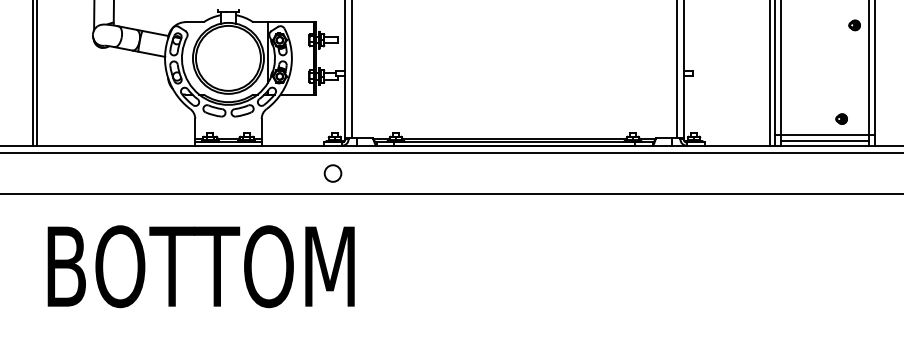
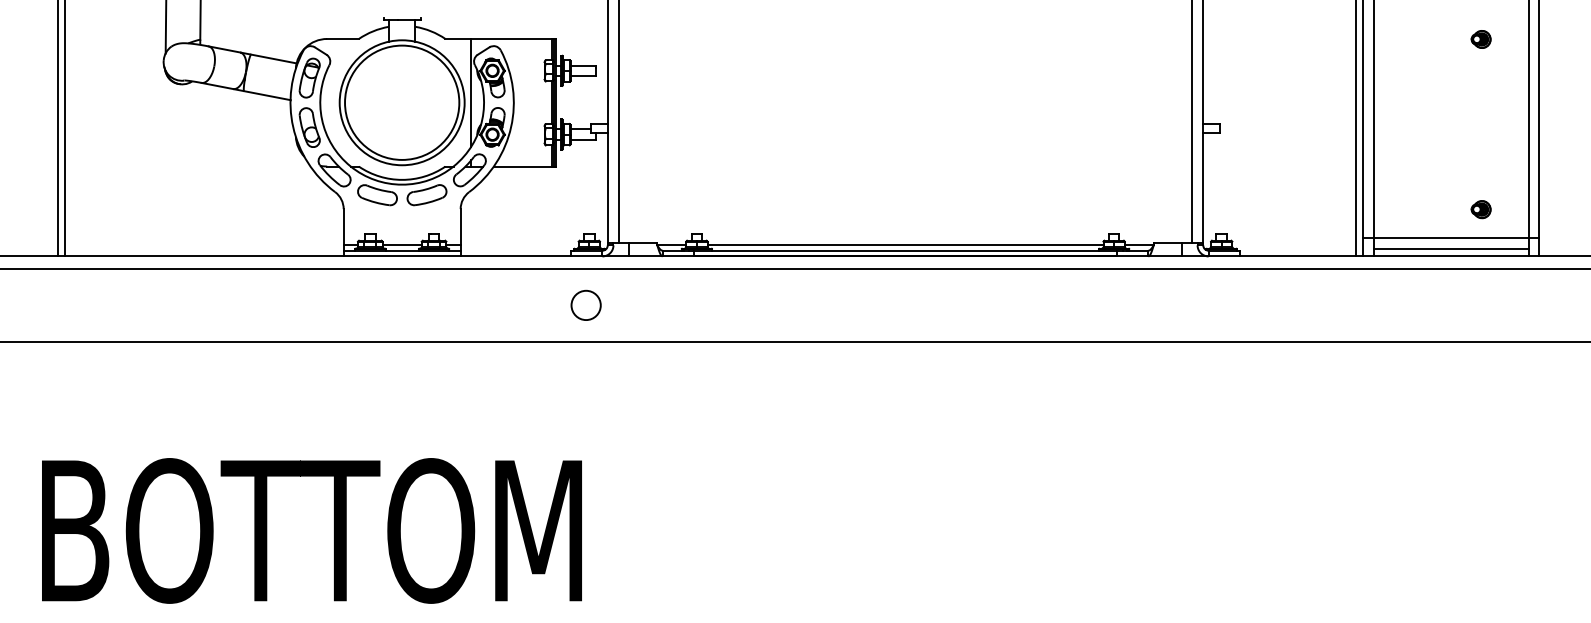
part: (854, 25) -> (1480, 39), moved
text: (200, 266) -> (310, 530), moved

